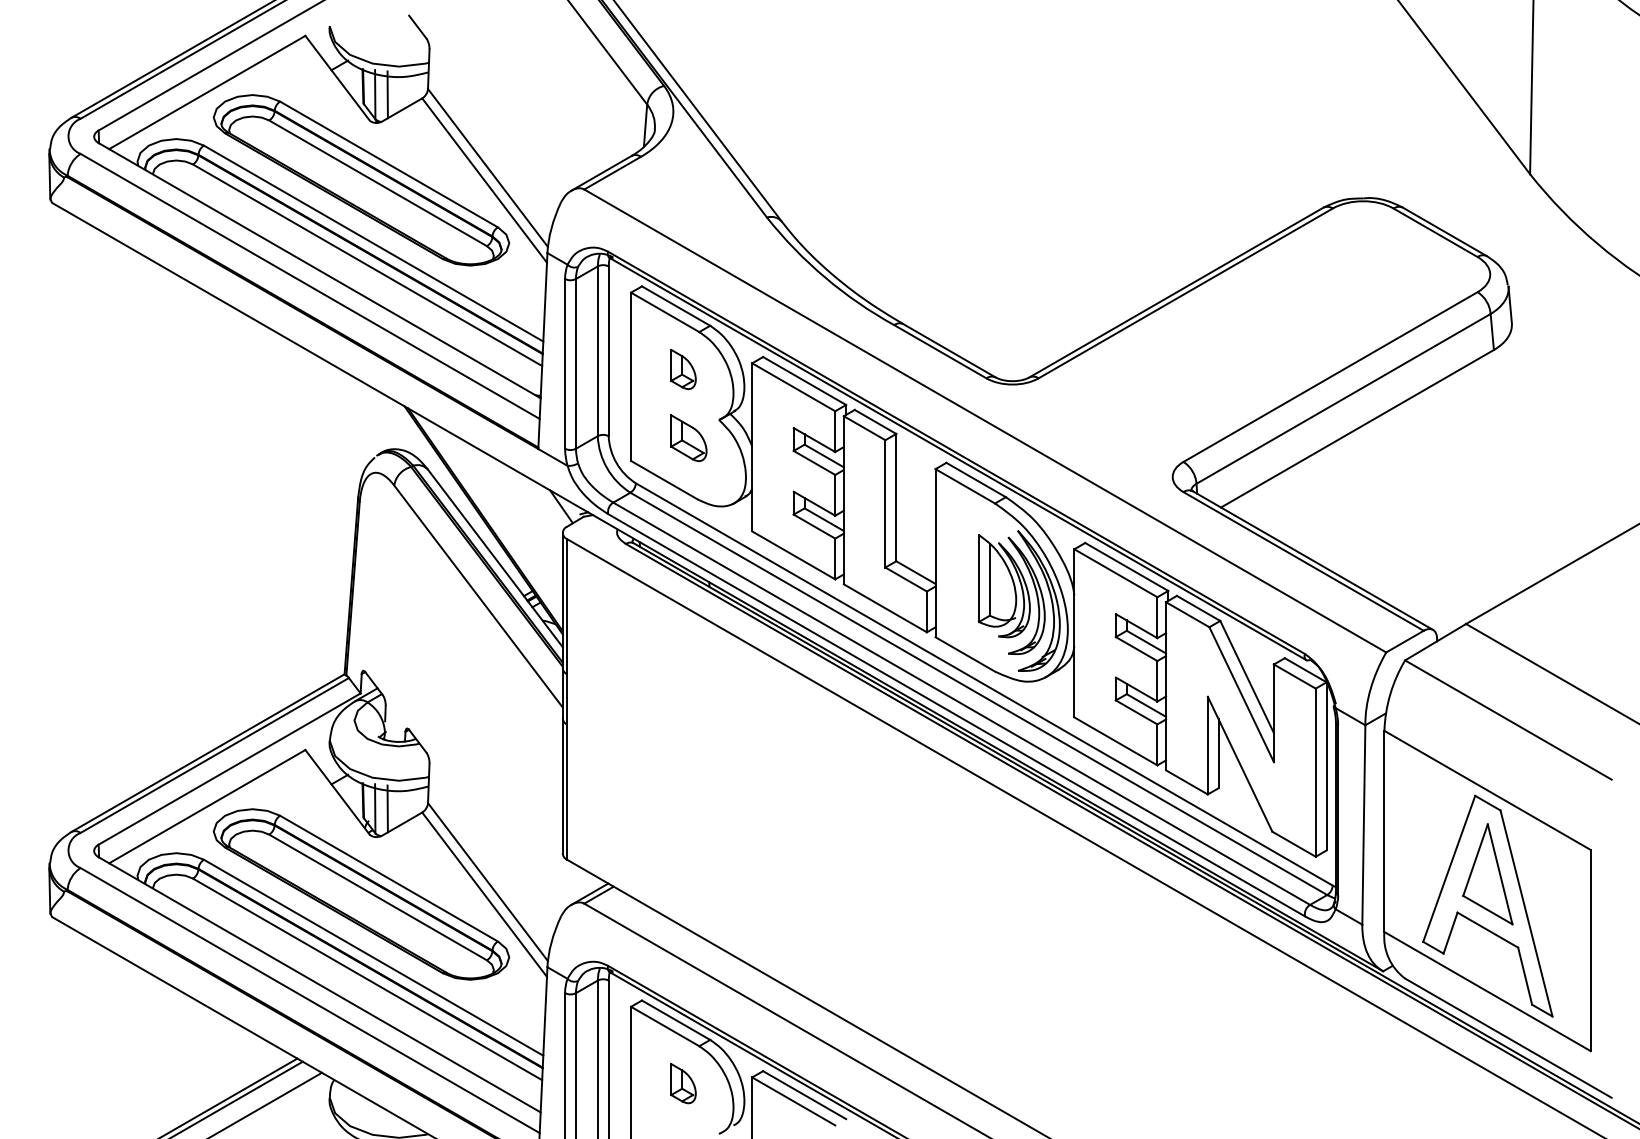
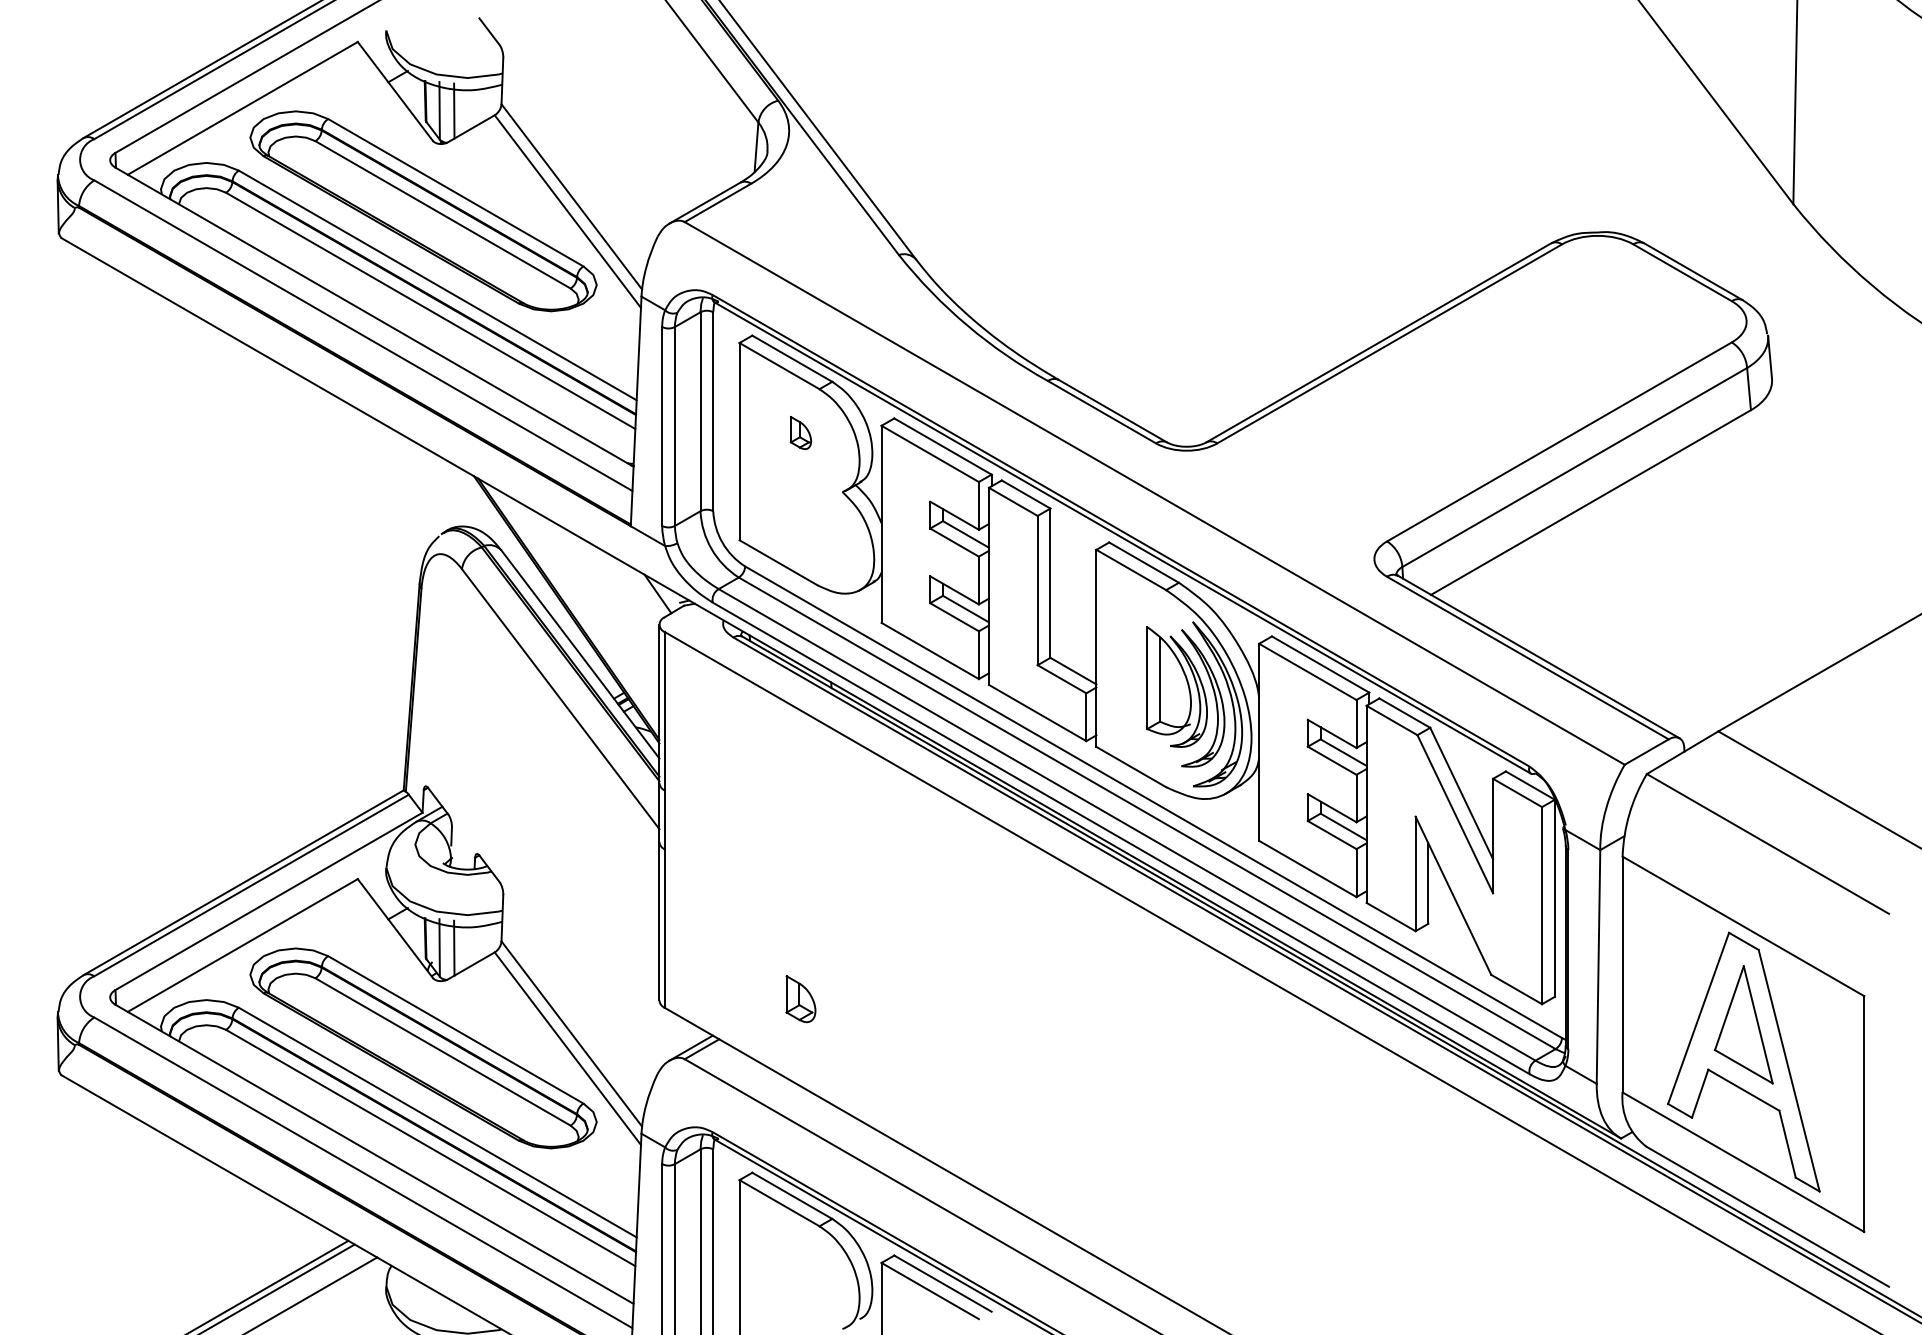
part: (683, 369) -> (800, 432), size x0.7
part: (688, 438) -> (806, 513), removed
part: (683, 1083) -> (800, 999), moved

